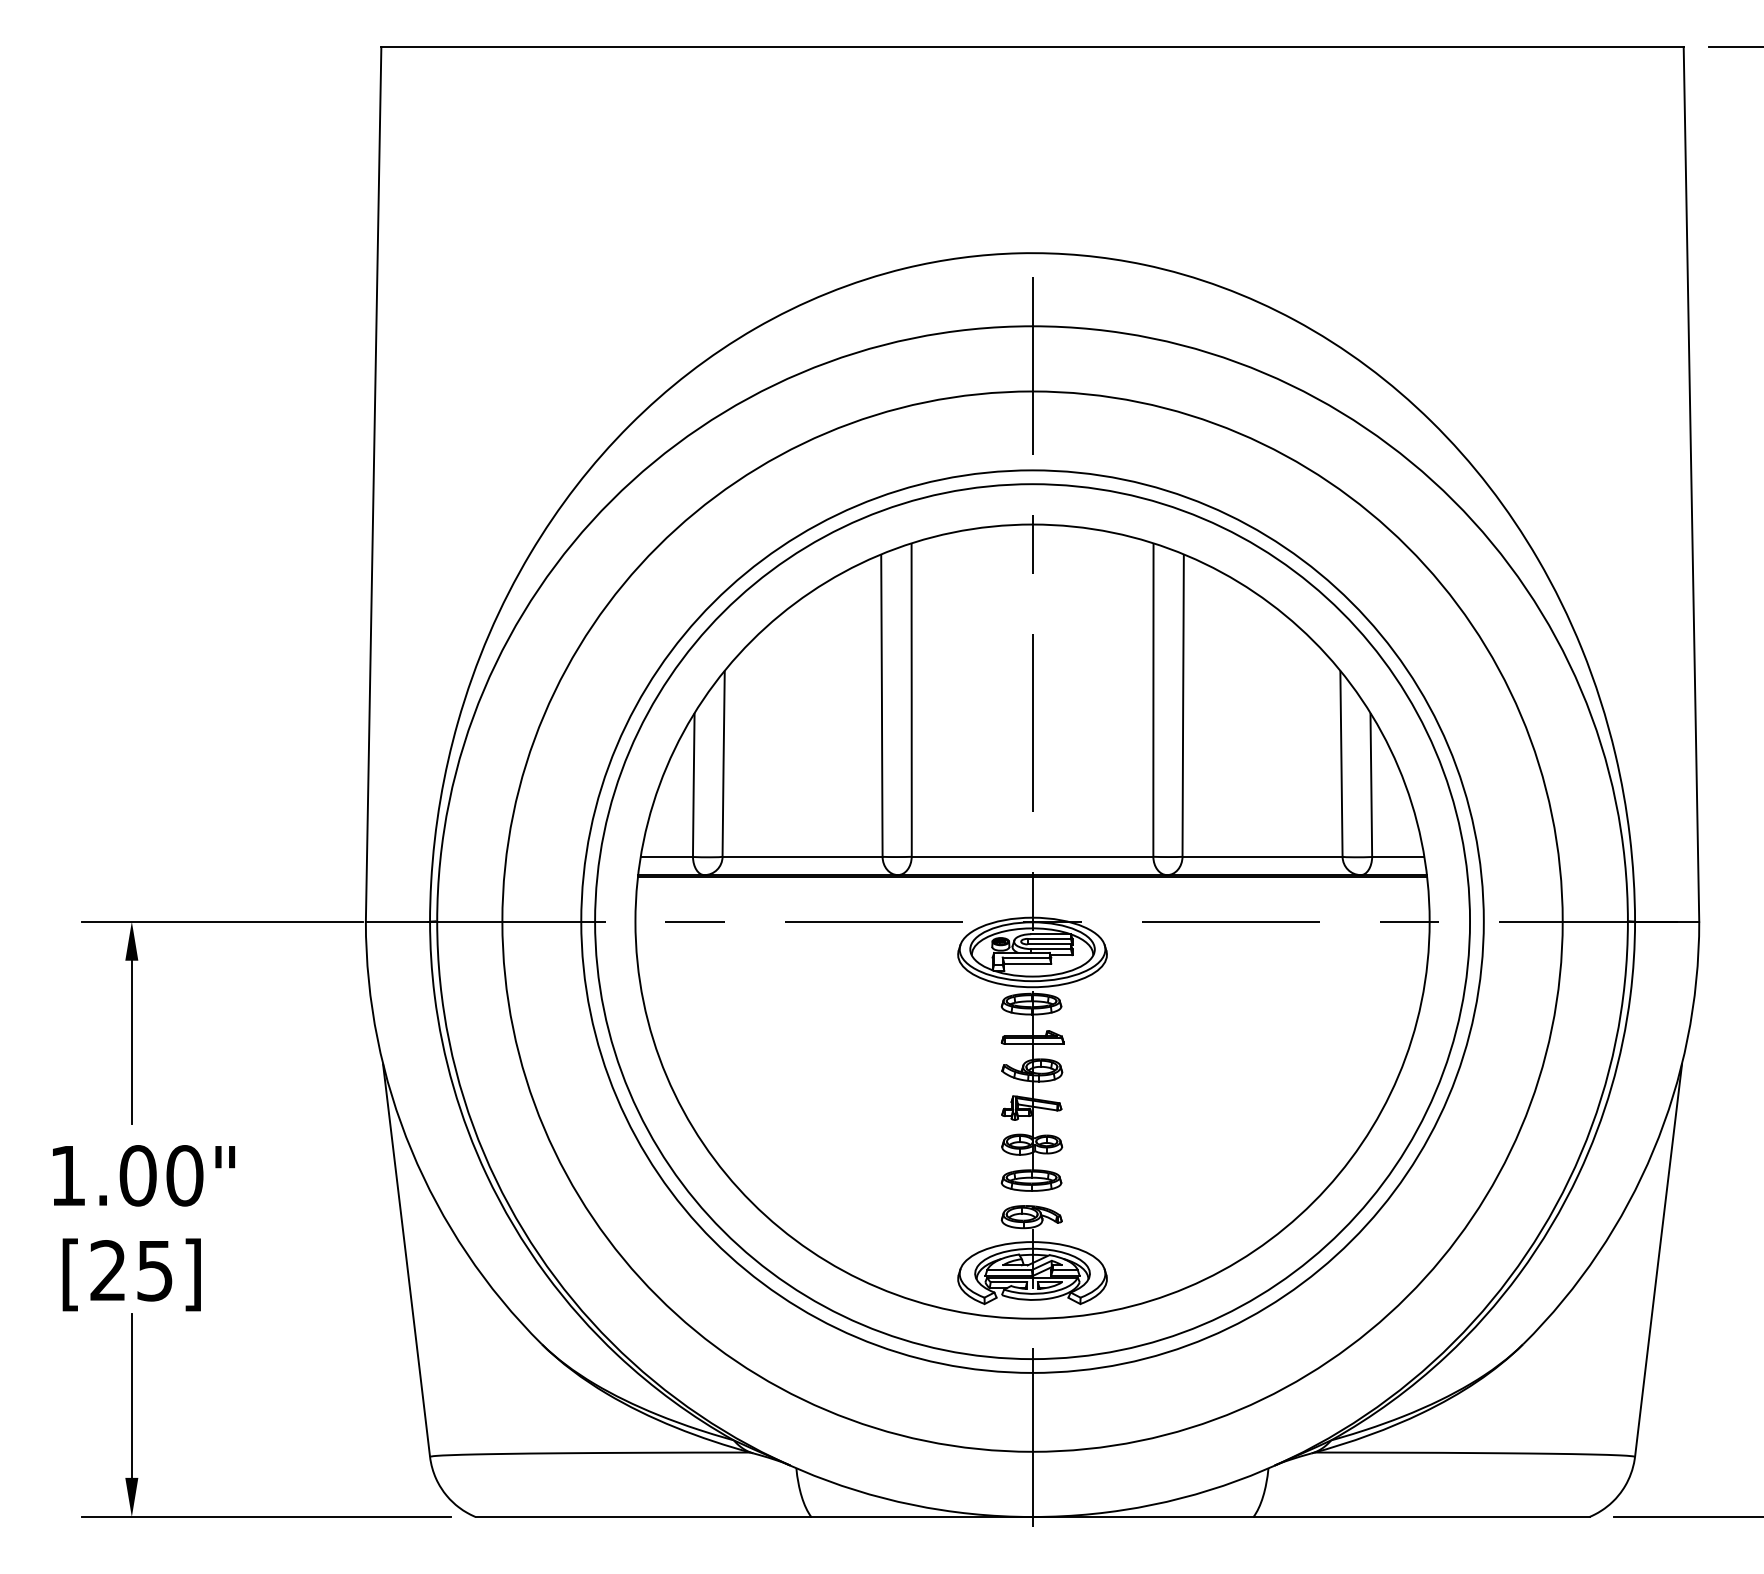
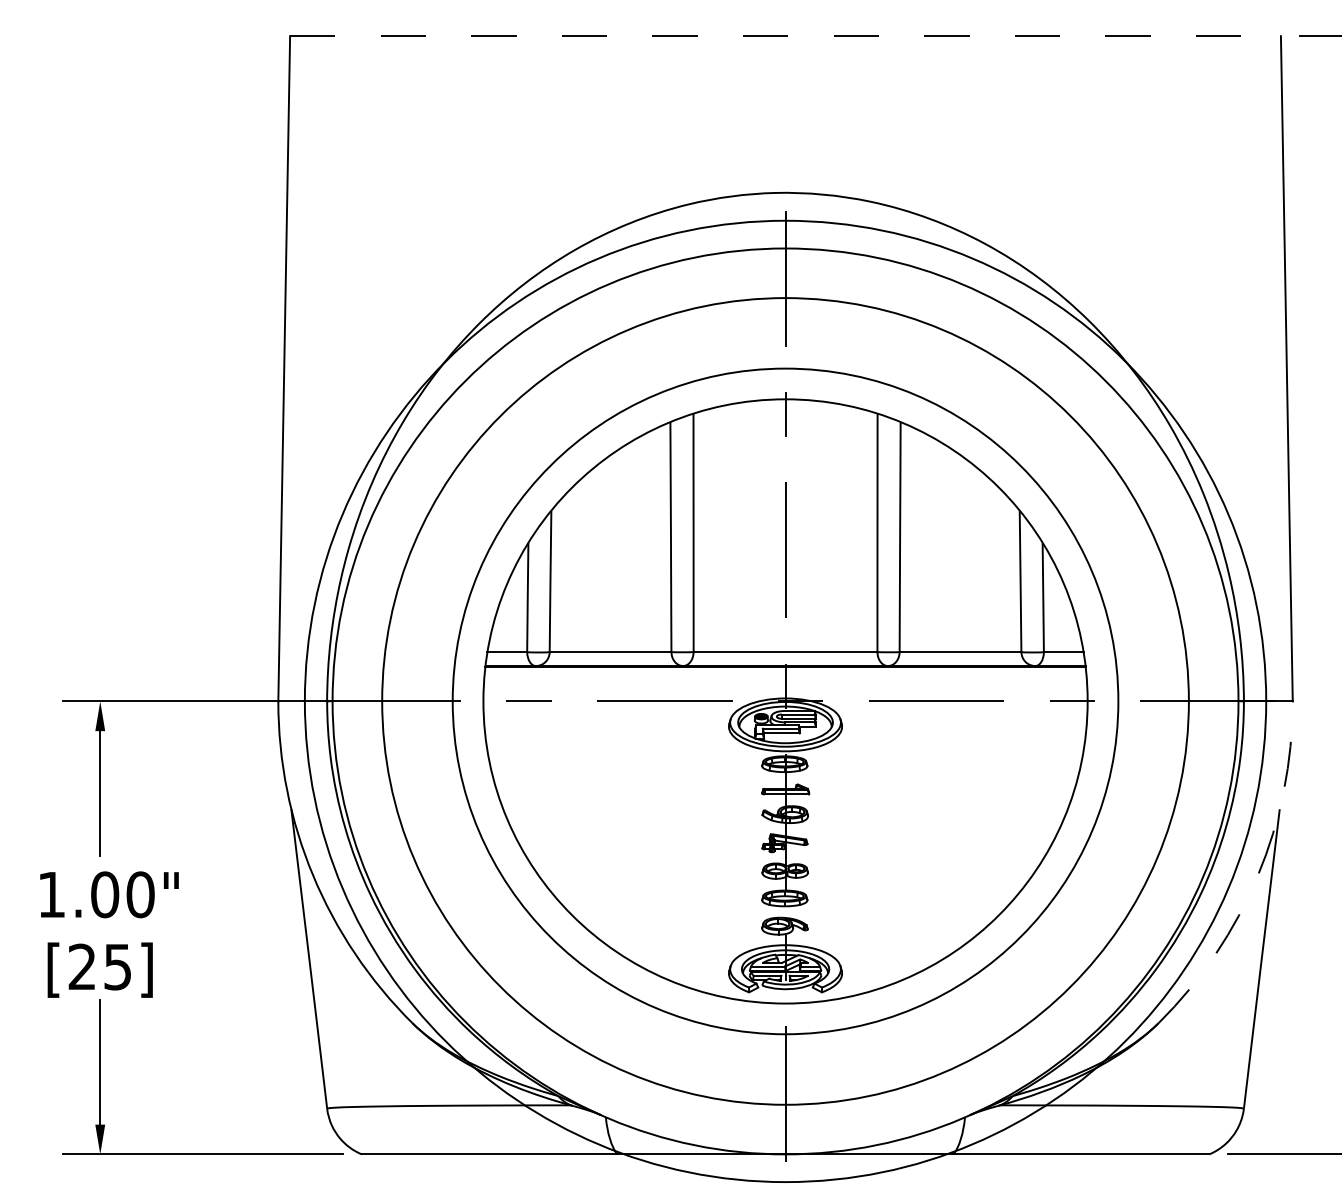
line: (1033, 47) -> (786, 36), solid -> dashed
circle: (1032, 921) -> (785, 701), size x1.4
arc: (1653, 1150) -> (1257, 875), solid -> dashed

